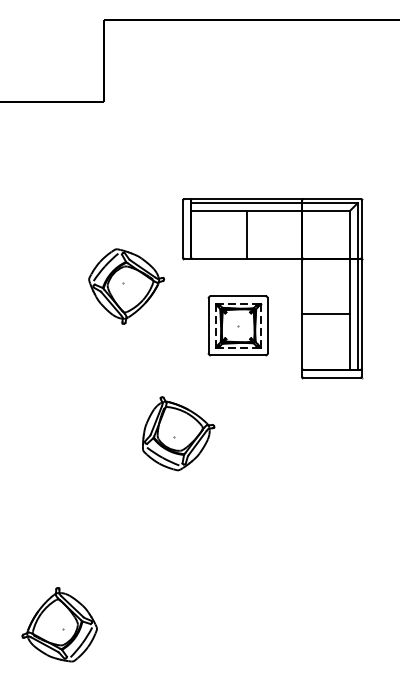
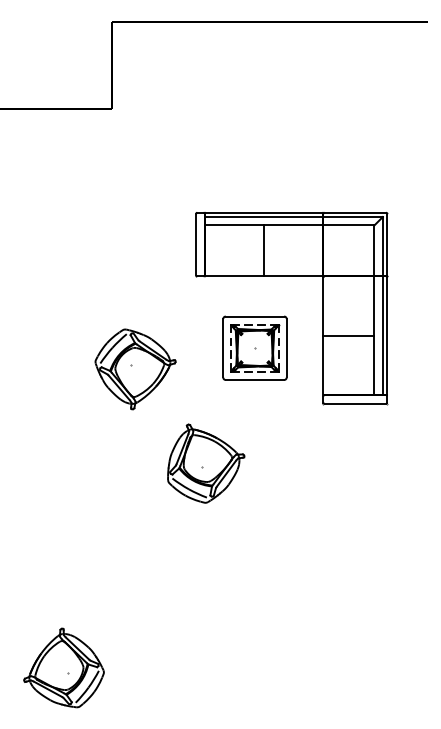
part: (126, 286) -> (135, 369), moved
part: (178, 433) -> (206, 463), moved

